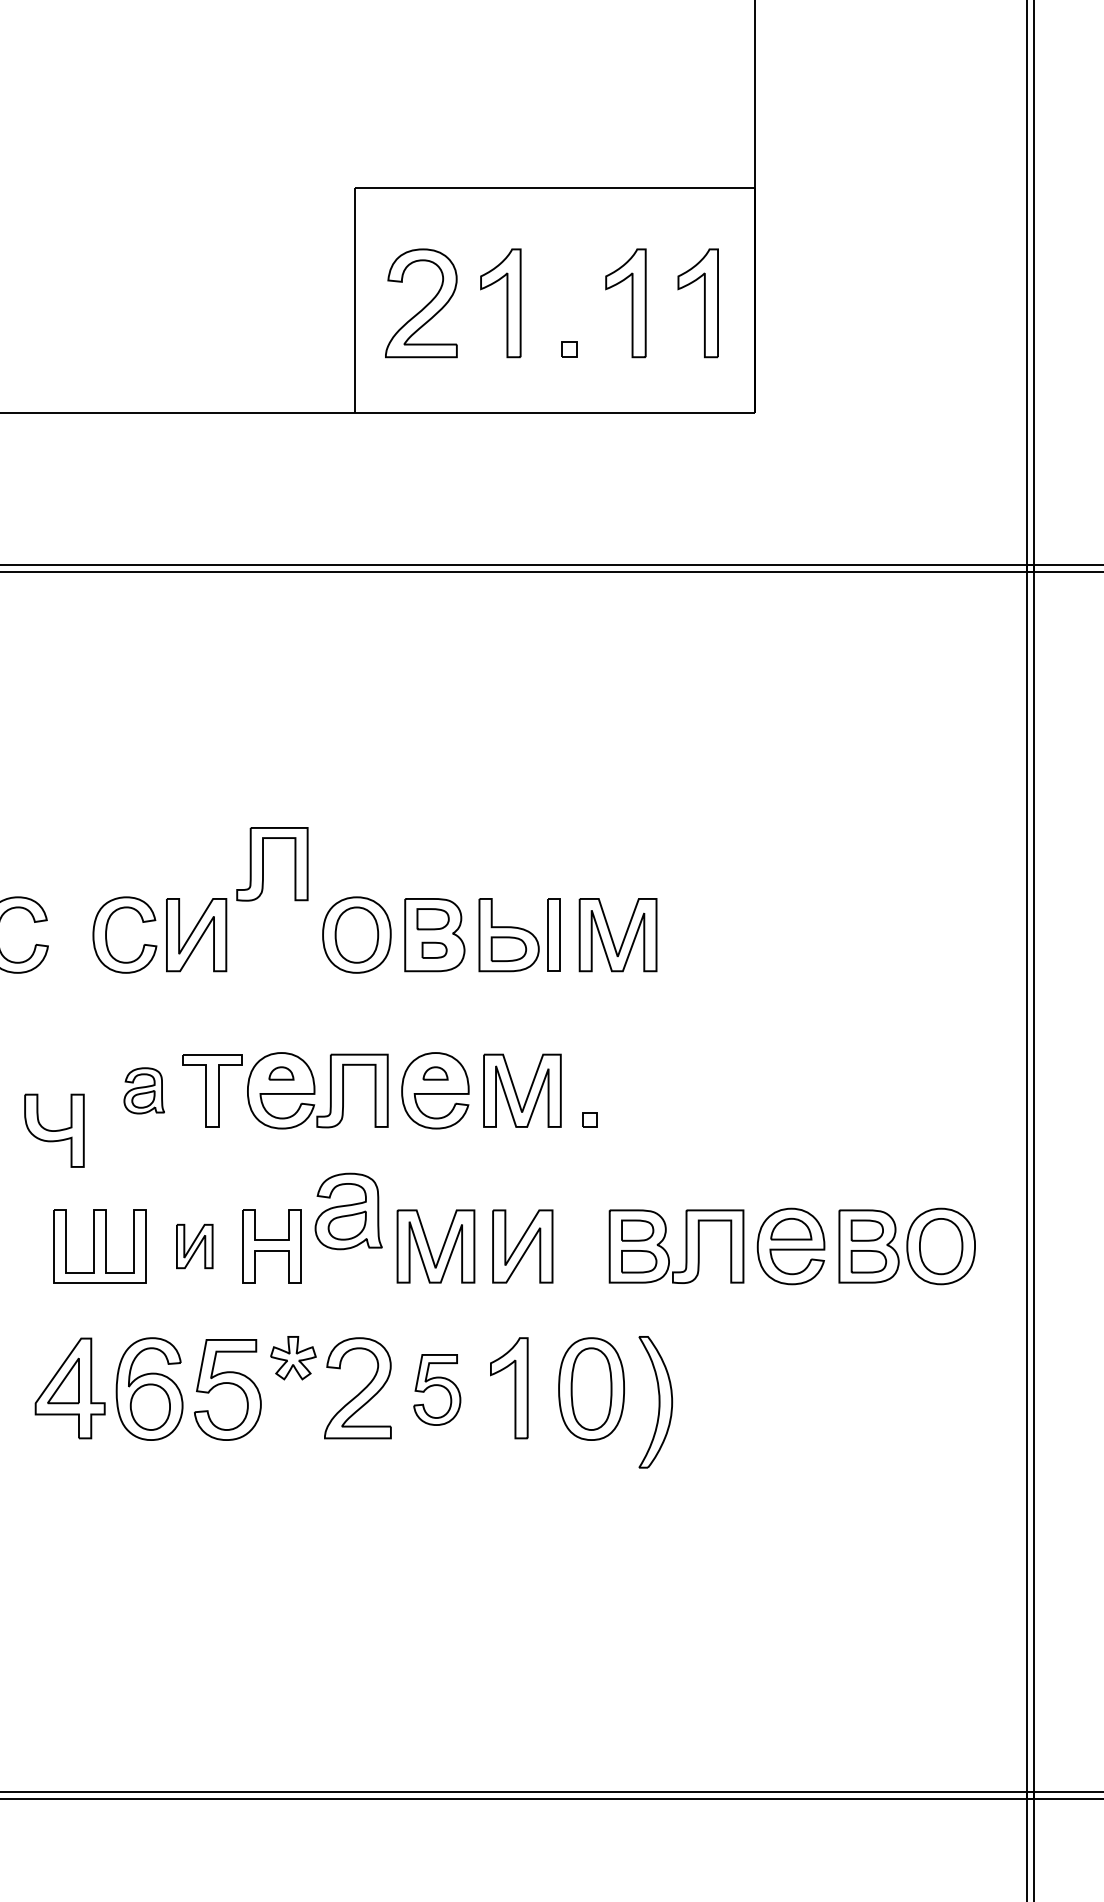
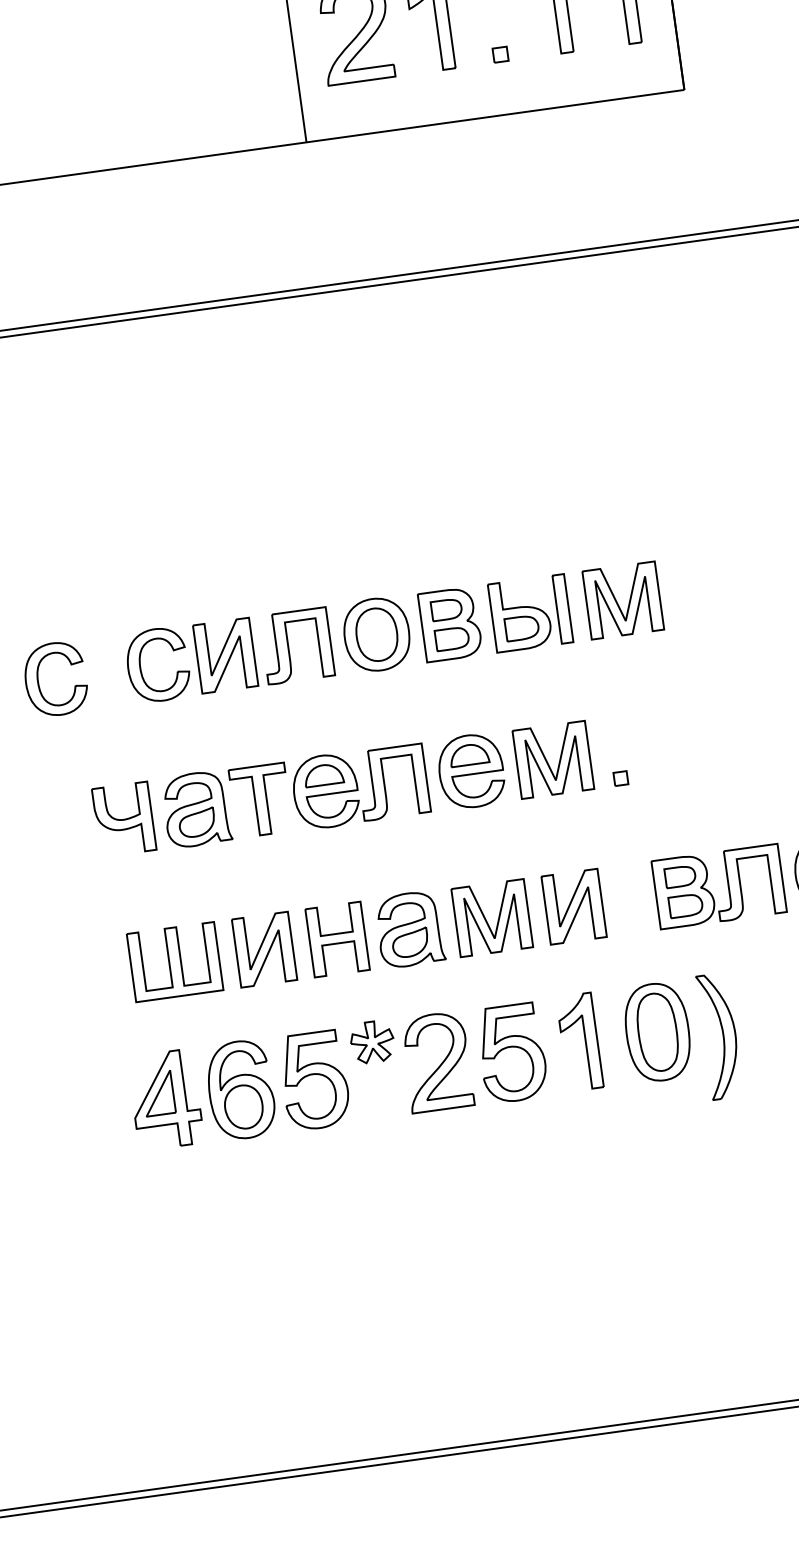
part: (263, 864) -> (288, 647), moved
part: (434, 950) -> (452, 639), size x1.43
part: (281, 1073) -> (323, 775), size x1.67
part: (435, 1073) -> (469, 754), size x1.67
part: (144, 1090) -> (196, 809), size x1.67
part: (54, 1130) -> (124, 819), moved
part: (348, 1211) -> (409, 929), moved
part: (194, 1246) -> (264, 949), size x1.67
part: (437, 1389) -> (512, 1052), size x1.43

